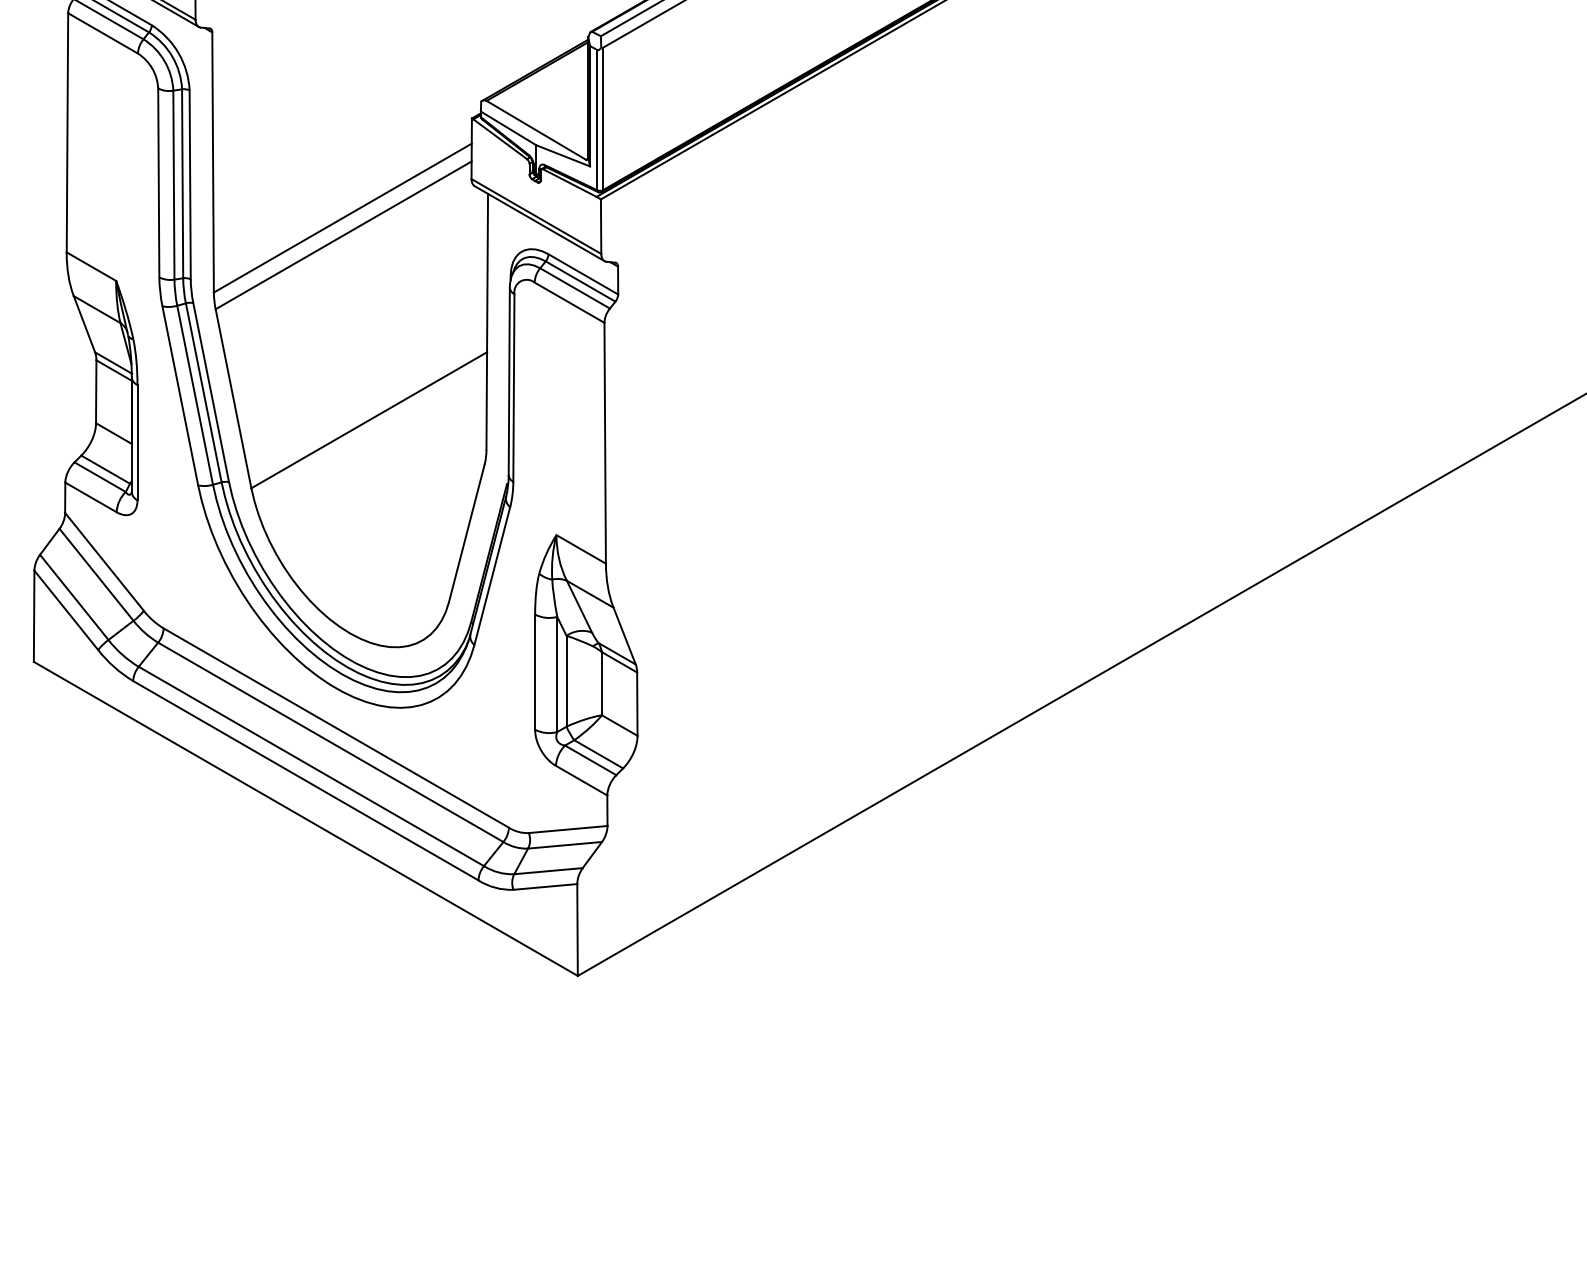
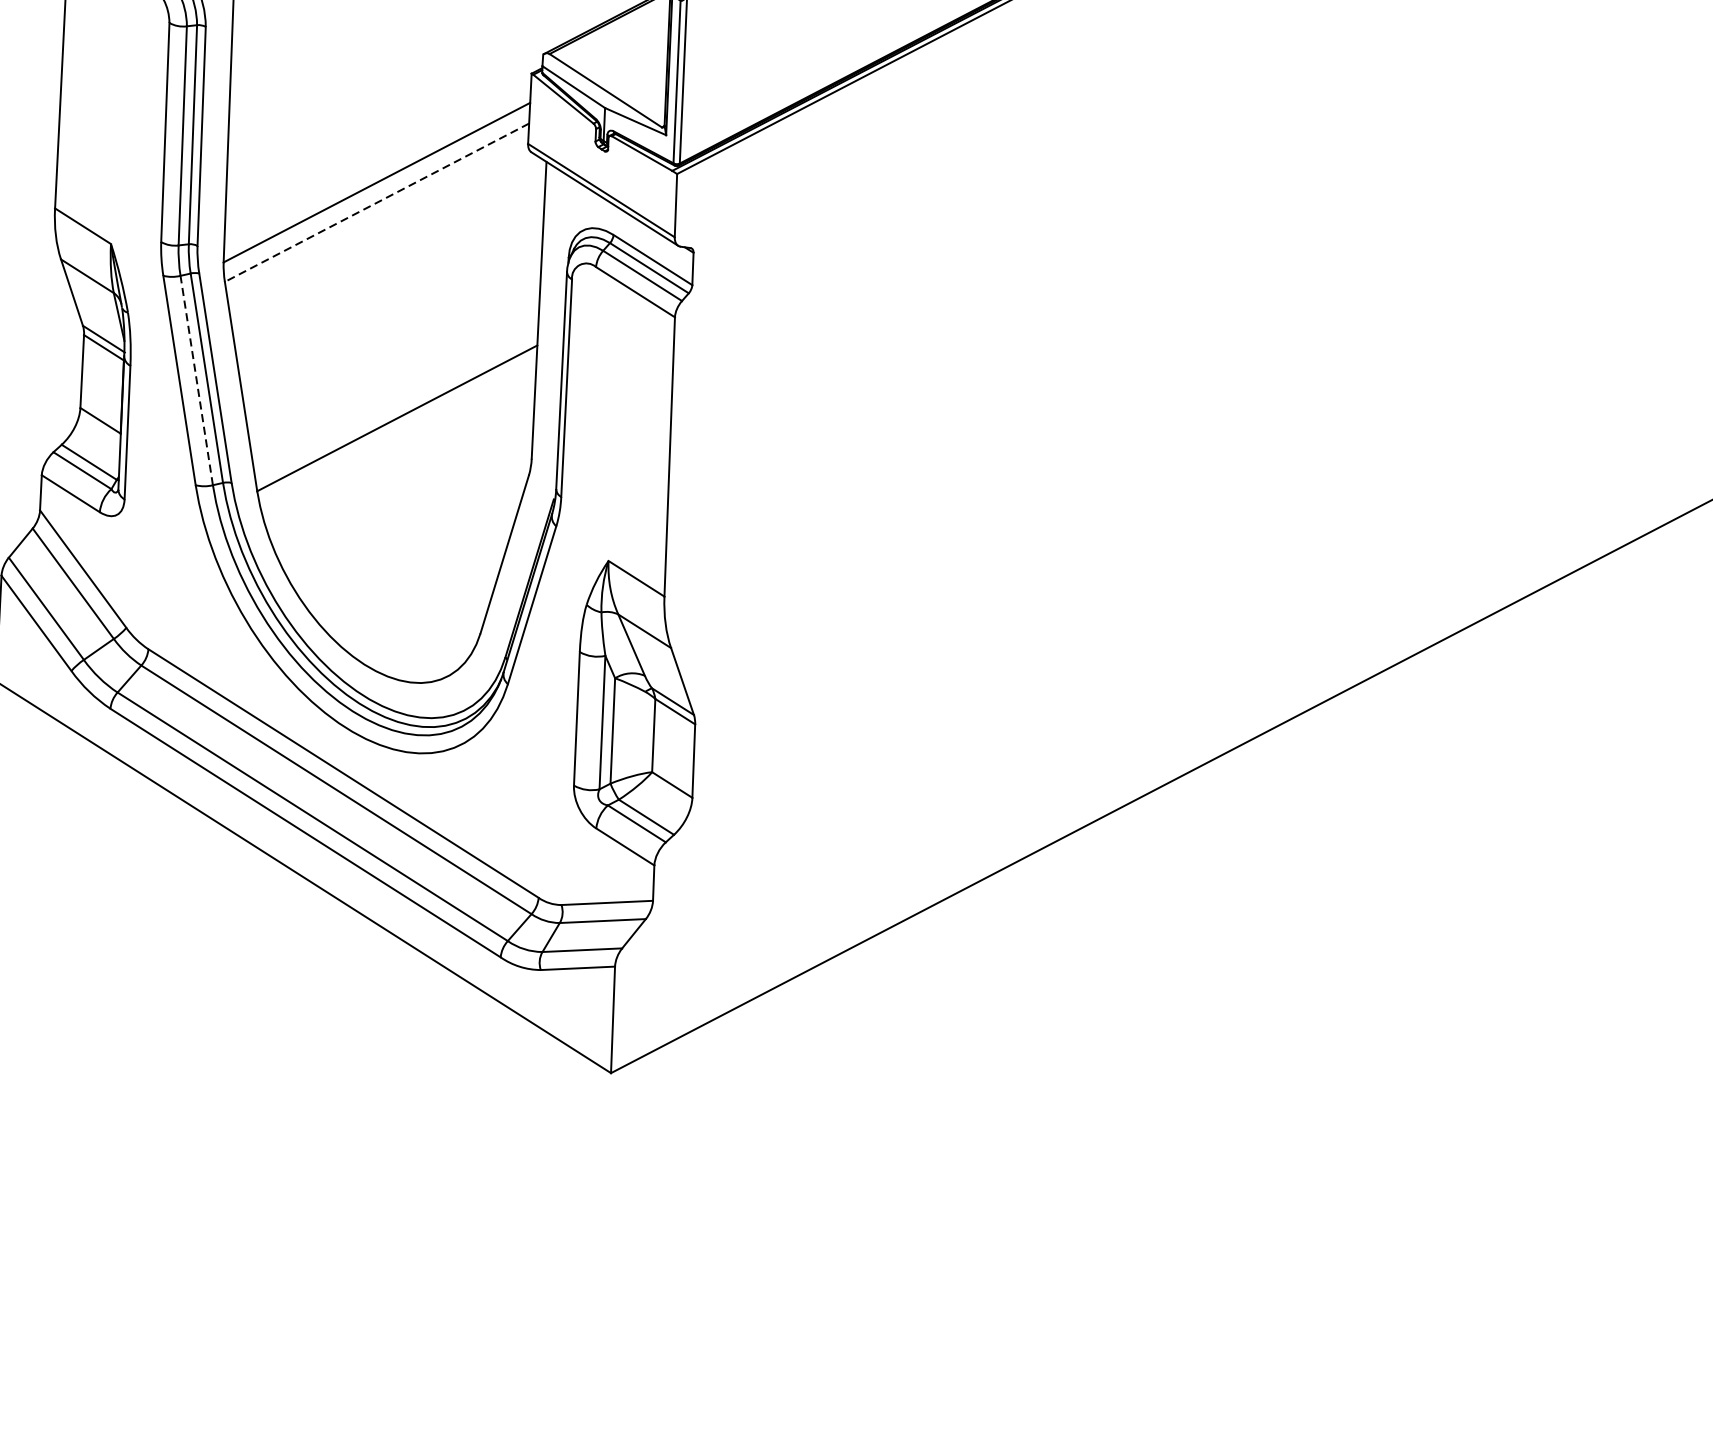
line: (343, 235) -> (376, 202), solid -> dashed
line: (195, 394) -> (197, 379), solid -> dashed

